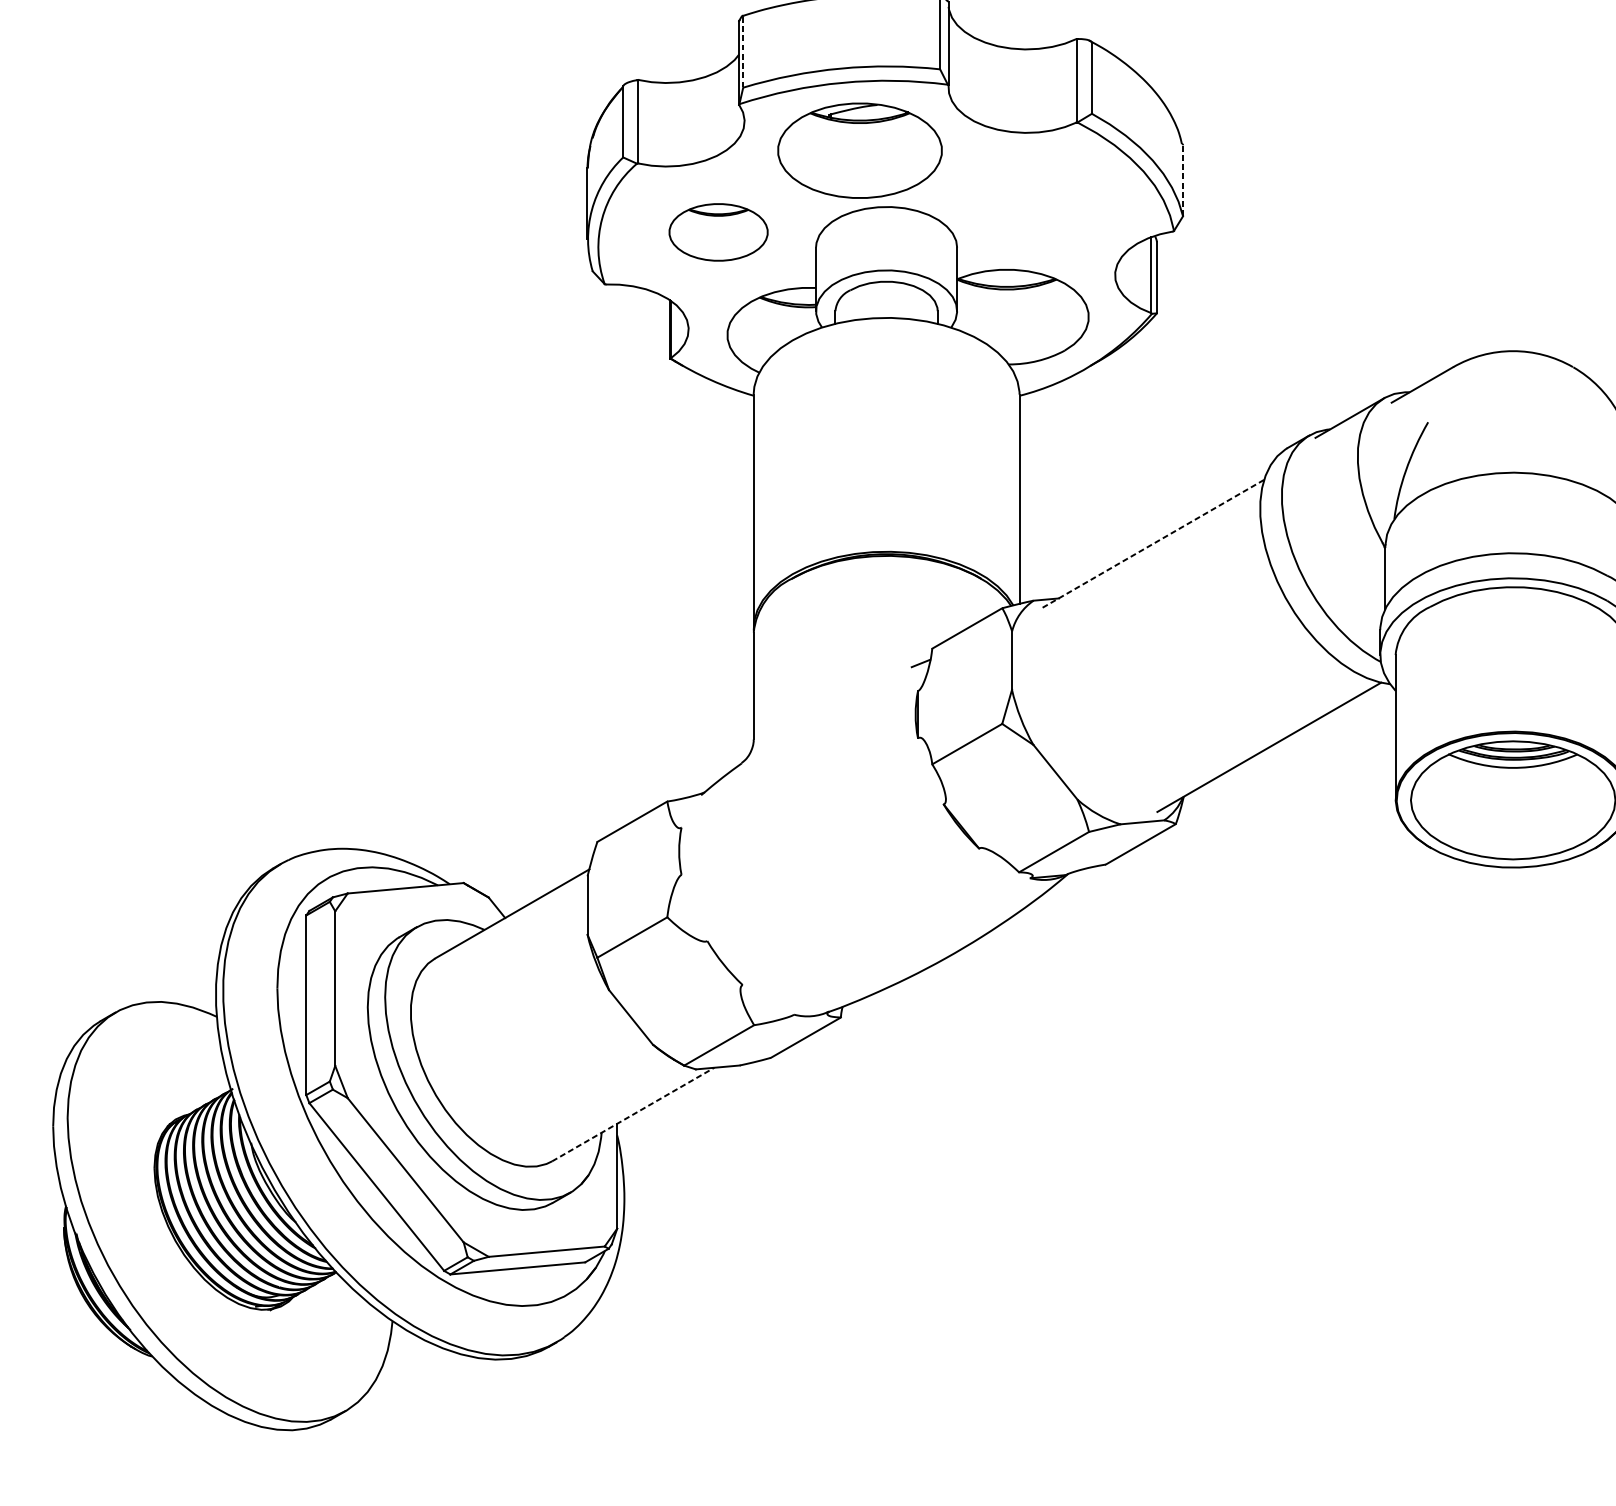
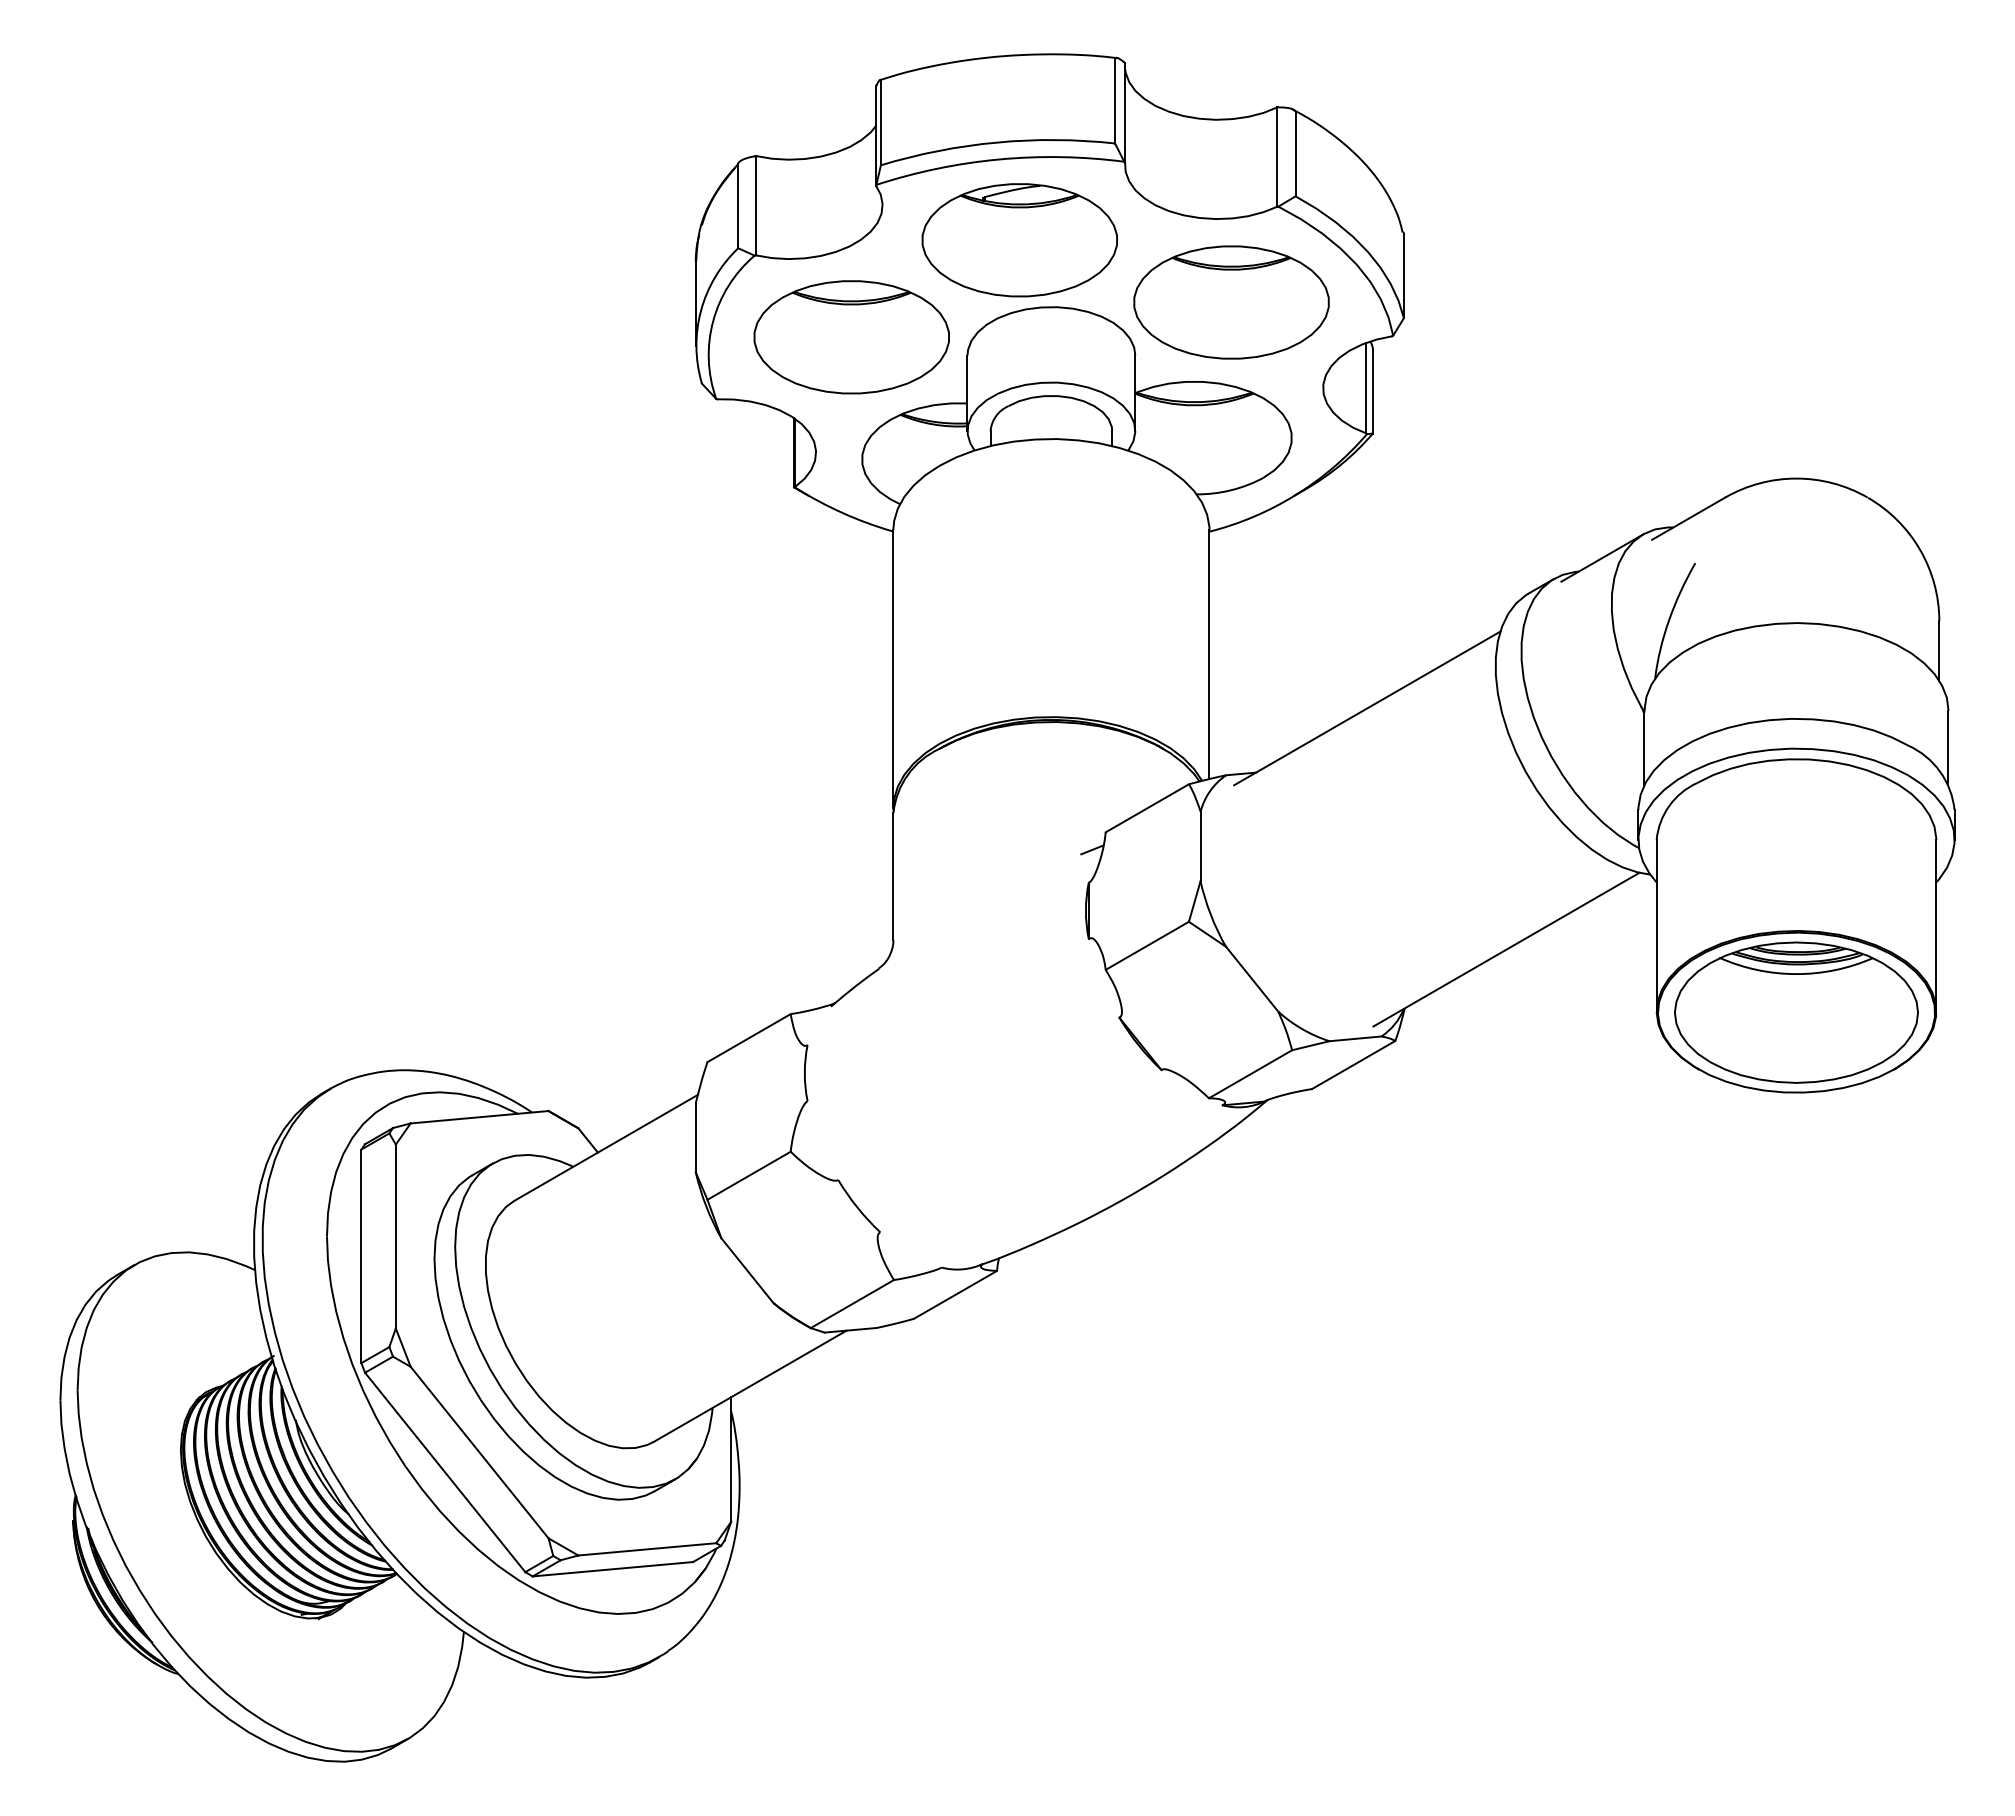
line: (742, 52) -> (880, 123), dashed -> solid
line: (1182, 180) -> (1403, 275), dashed -> solid
part: (1038, 203) -> (1231, 302), added
part: (718, 232) -> (851, 337), size x1.67
line: (1152, 544) -> (1367, 708), dashed -> solid
line: (633, 1114) -> (750, 1386), dashed -> solid

